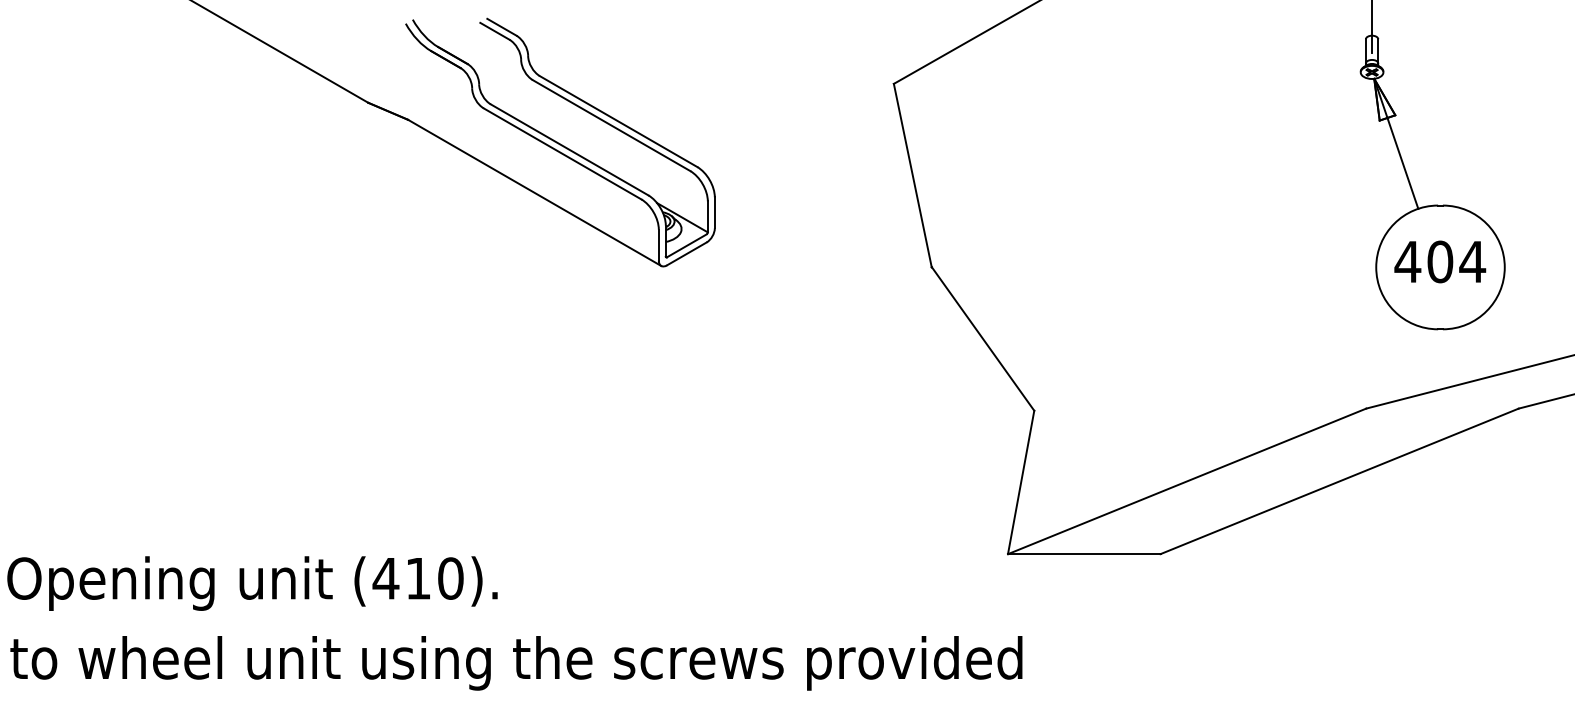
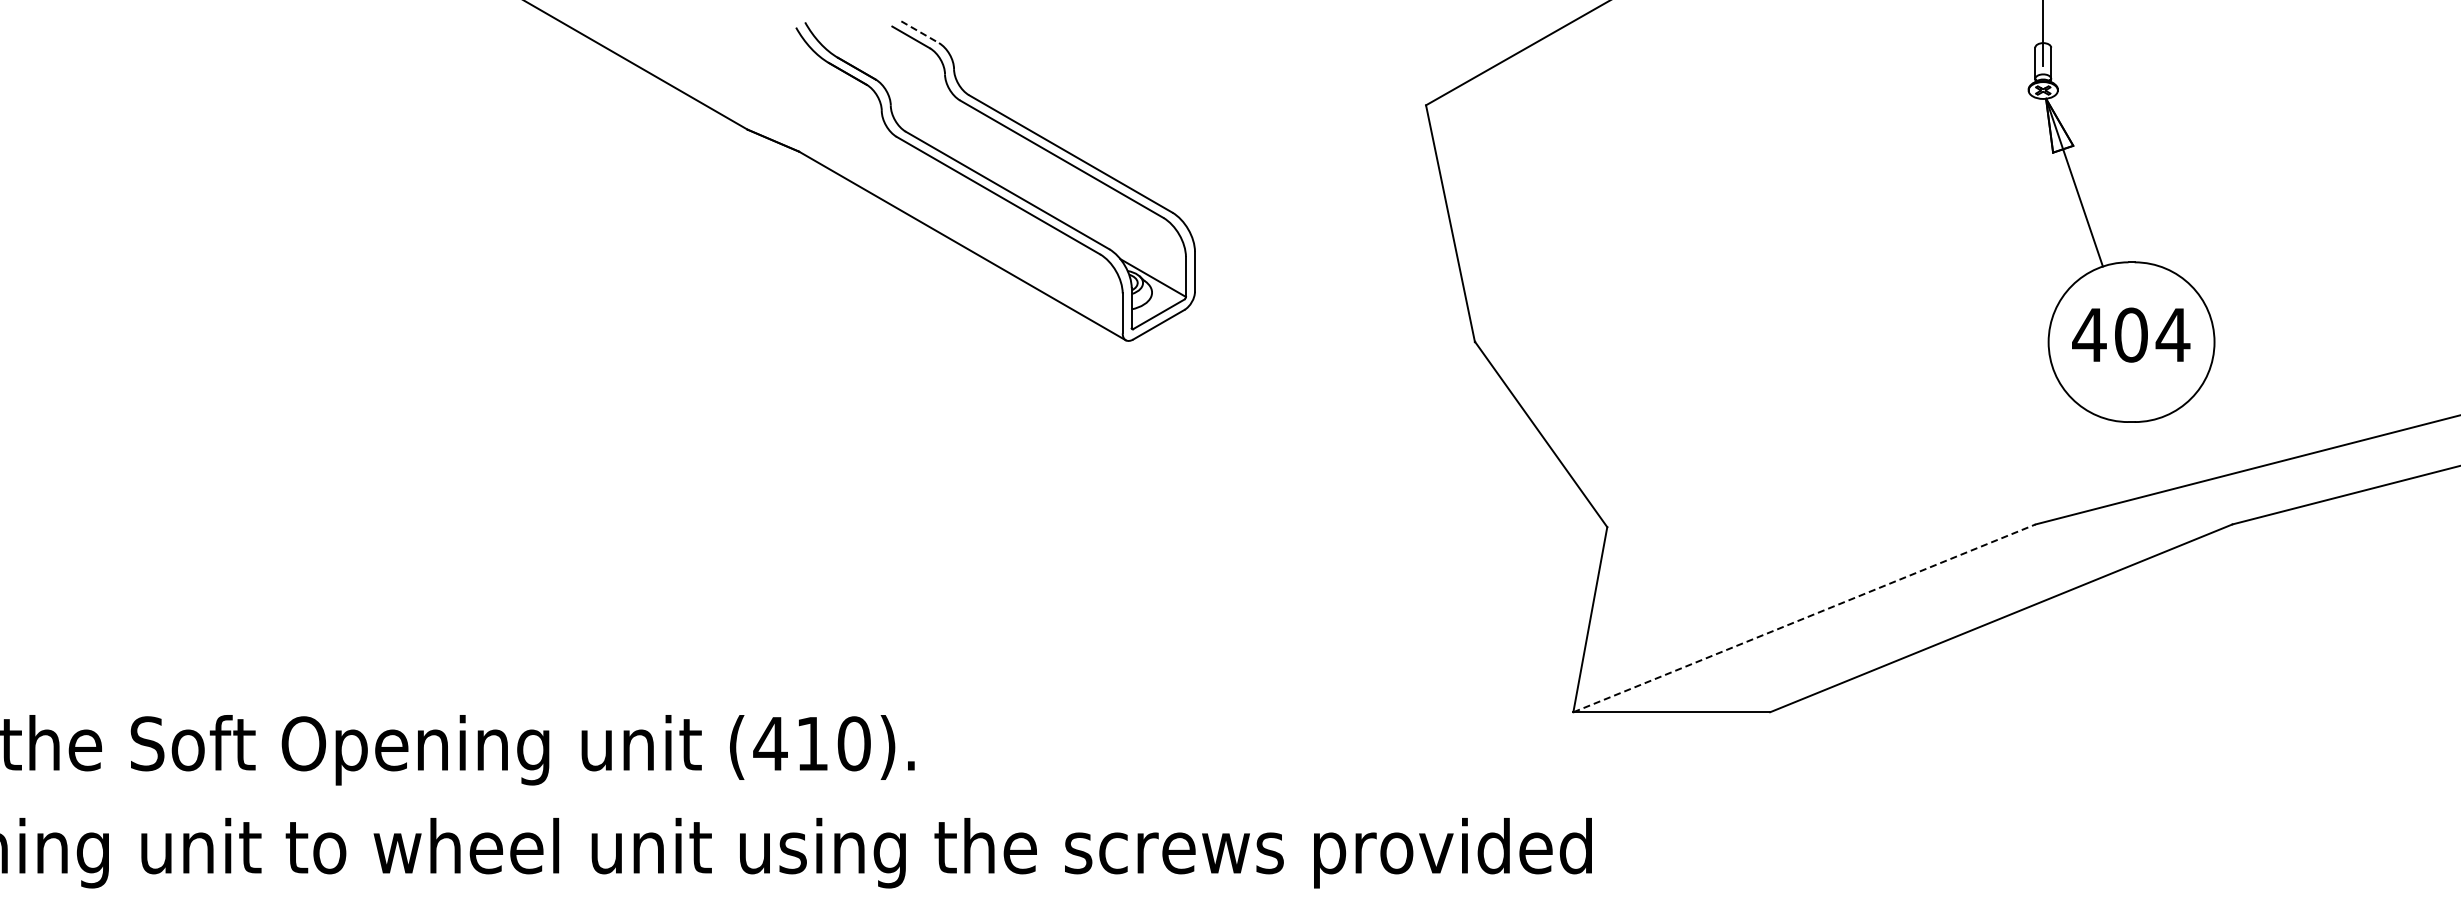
line: (502, 27) -> (920, 32), solid -> dashed
line: (1187, 481) -> (1804, 618), solid -> dashed

